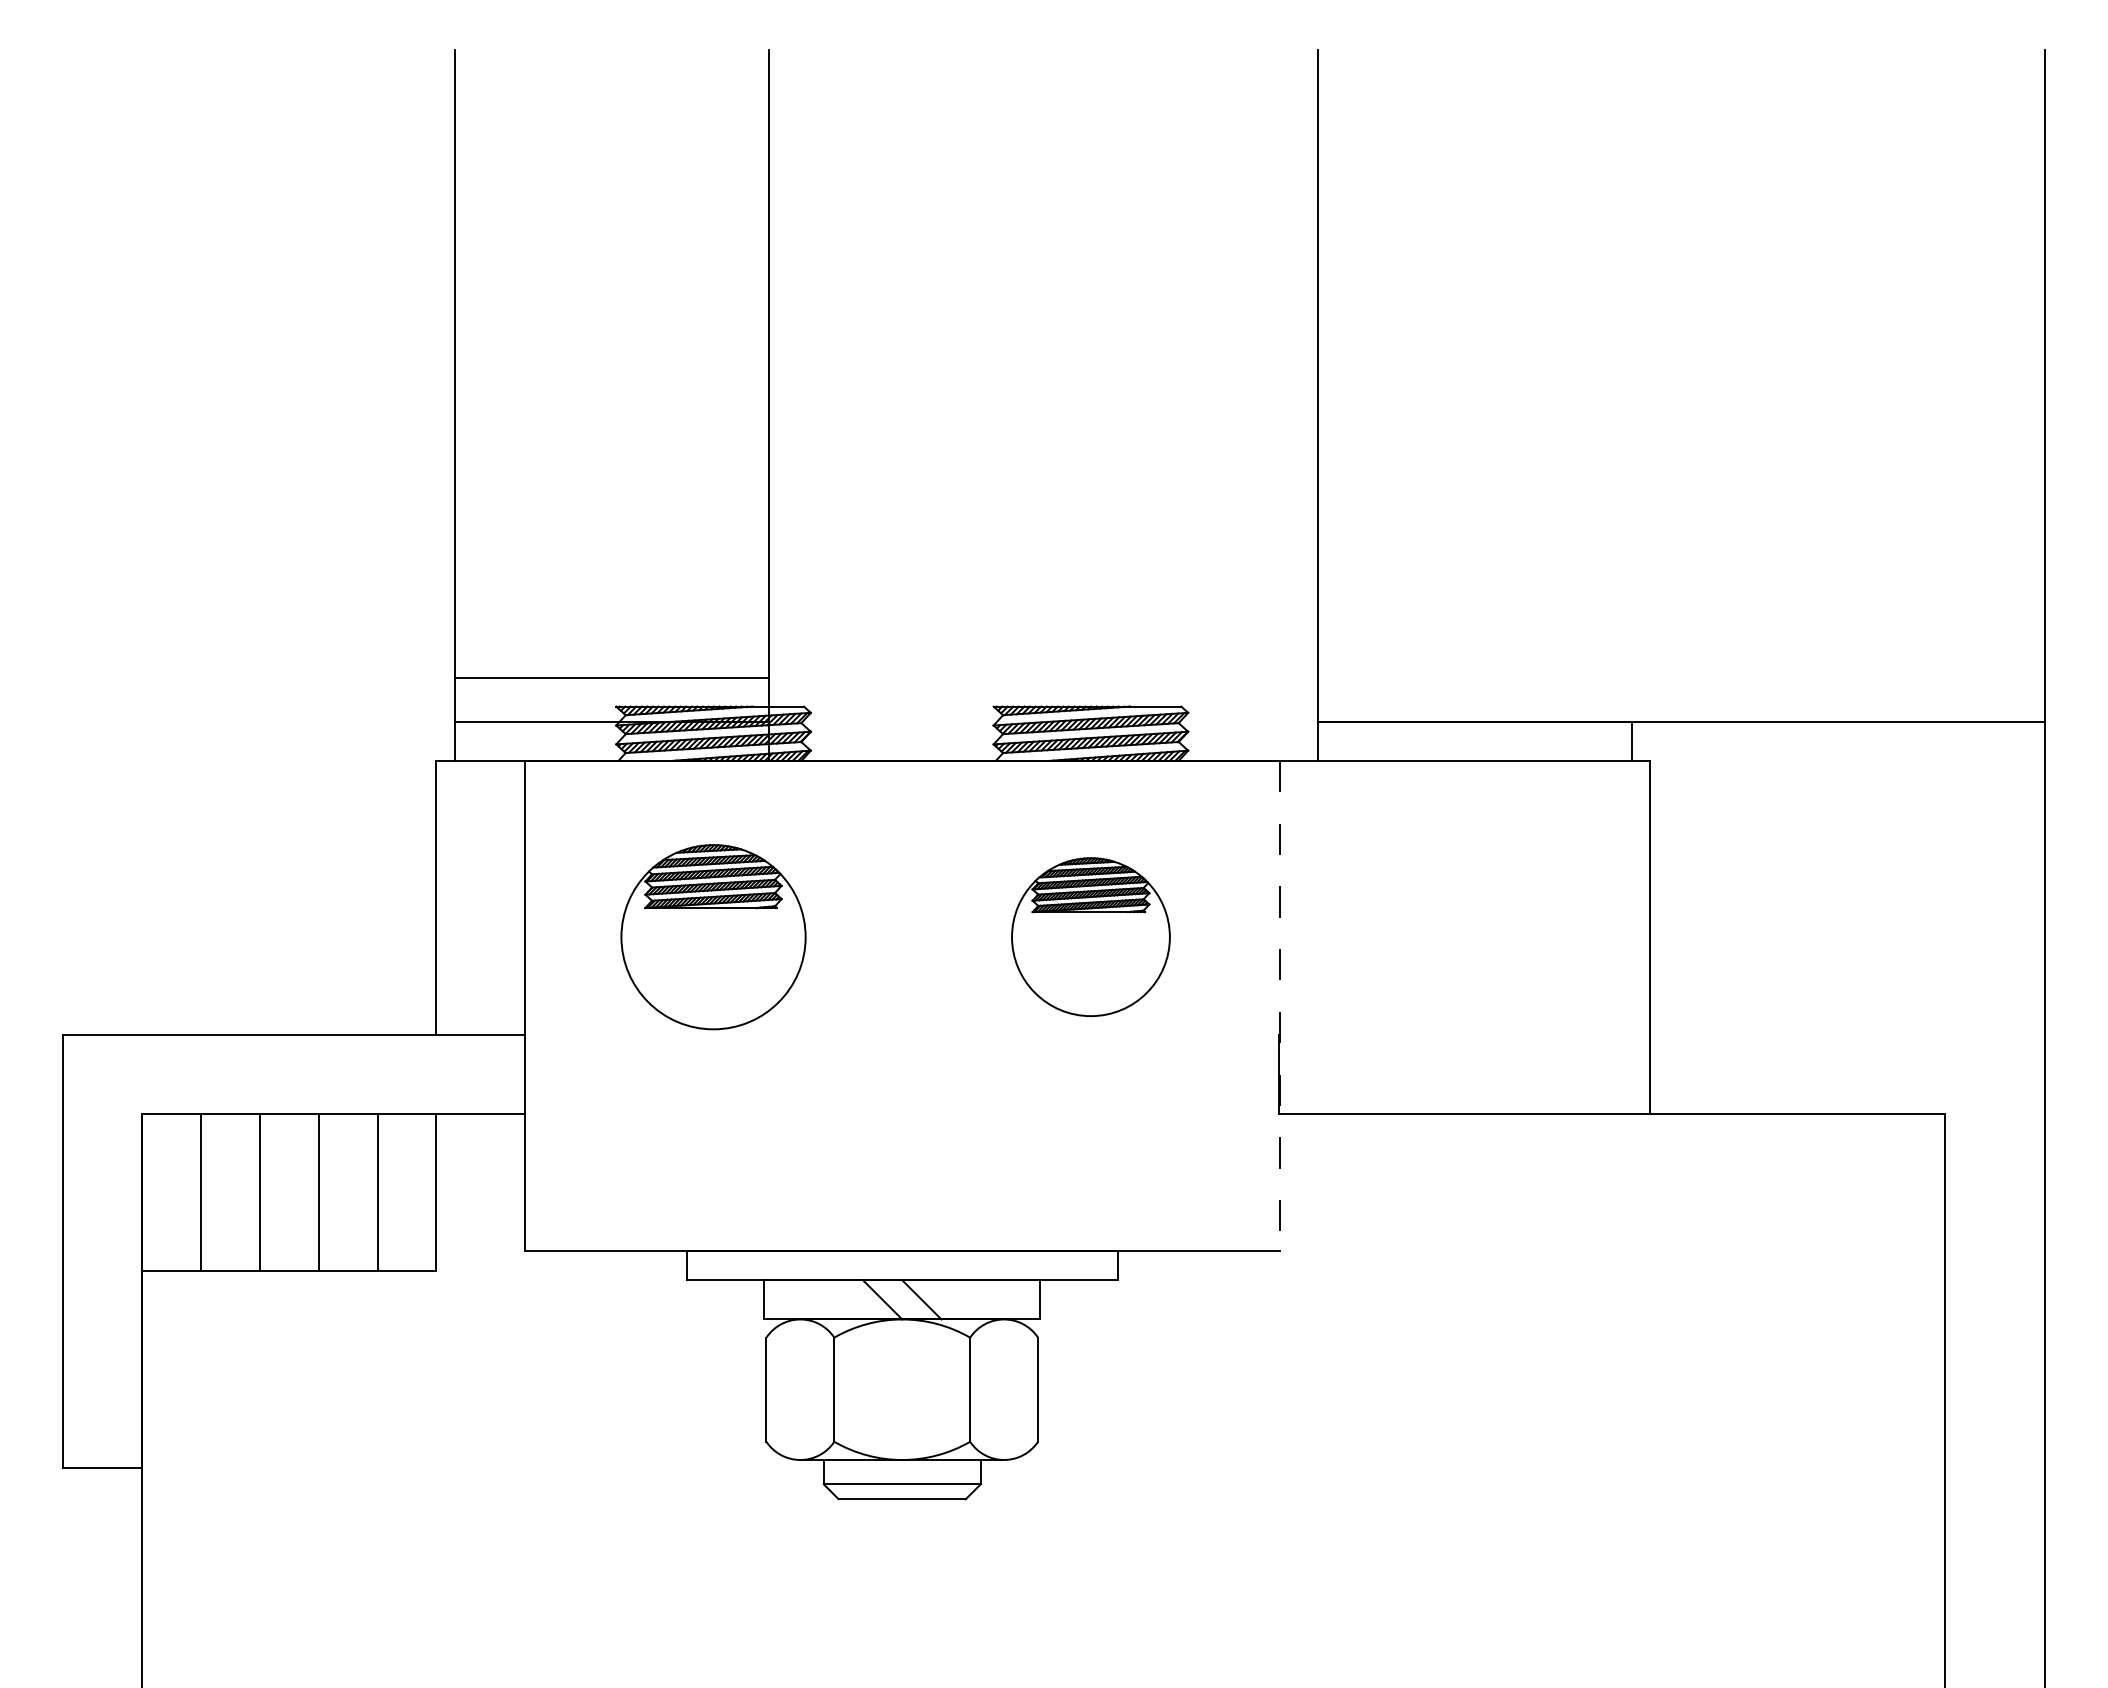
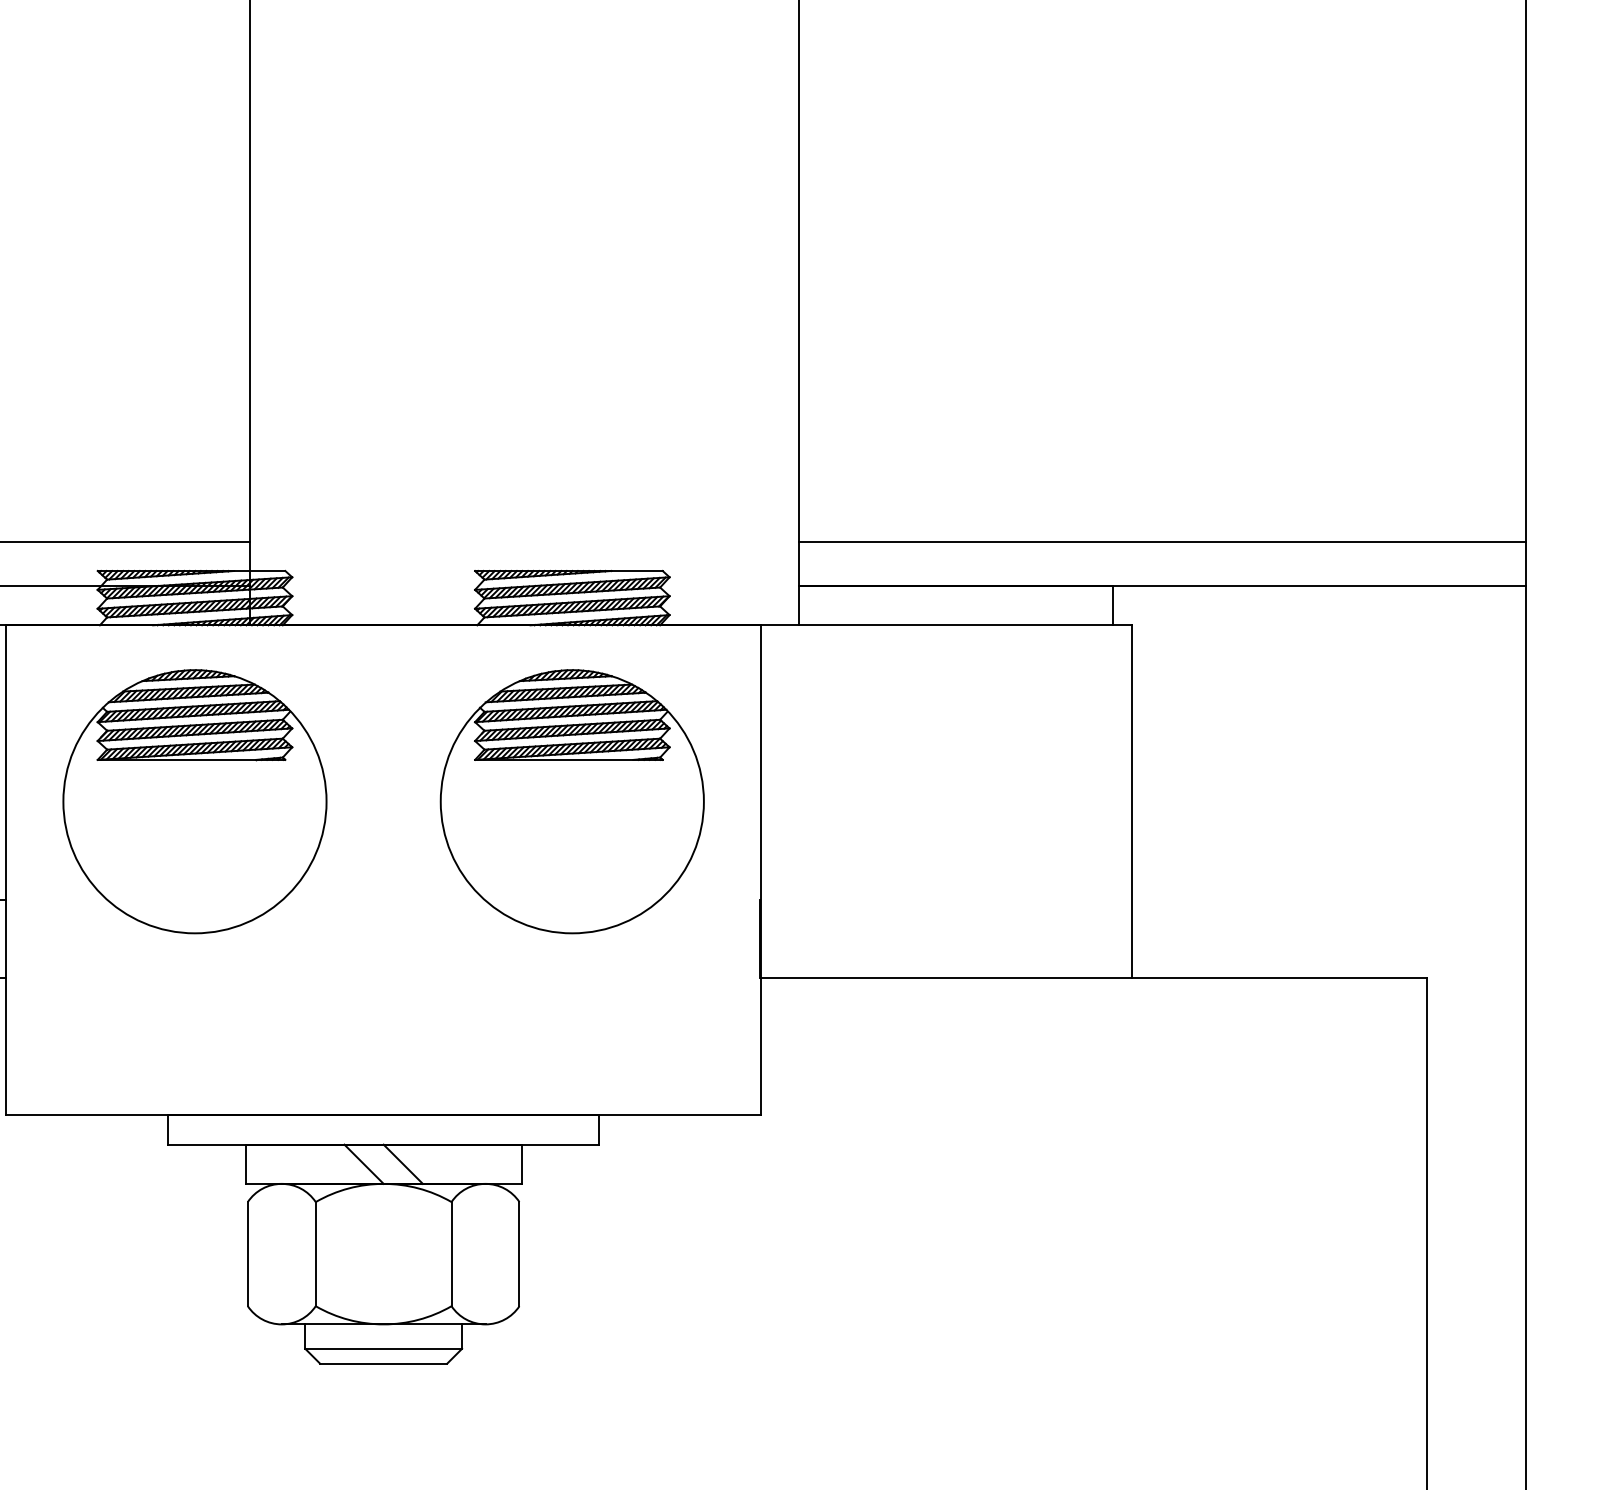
line: (1680, 677) -> (1161, 541), added
part: (713, 936) -> (194, 800), size x1.43
part: (1090, 936) -> (571, 800), size x1.67
line: (1279, 1005) -> (760, 869), dashed -> solid

